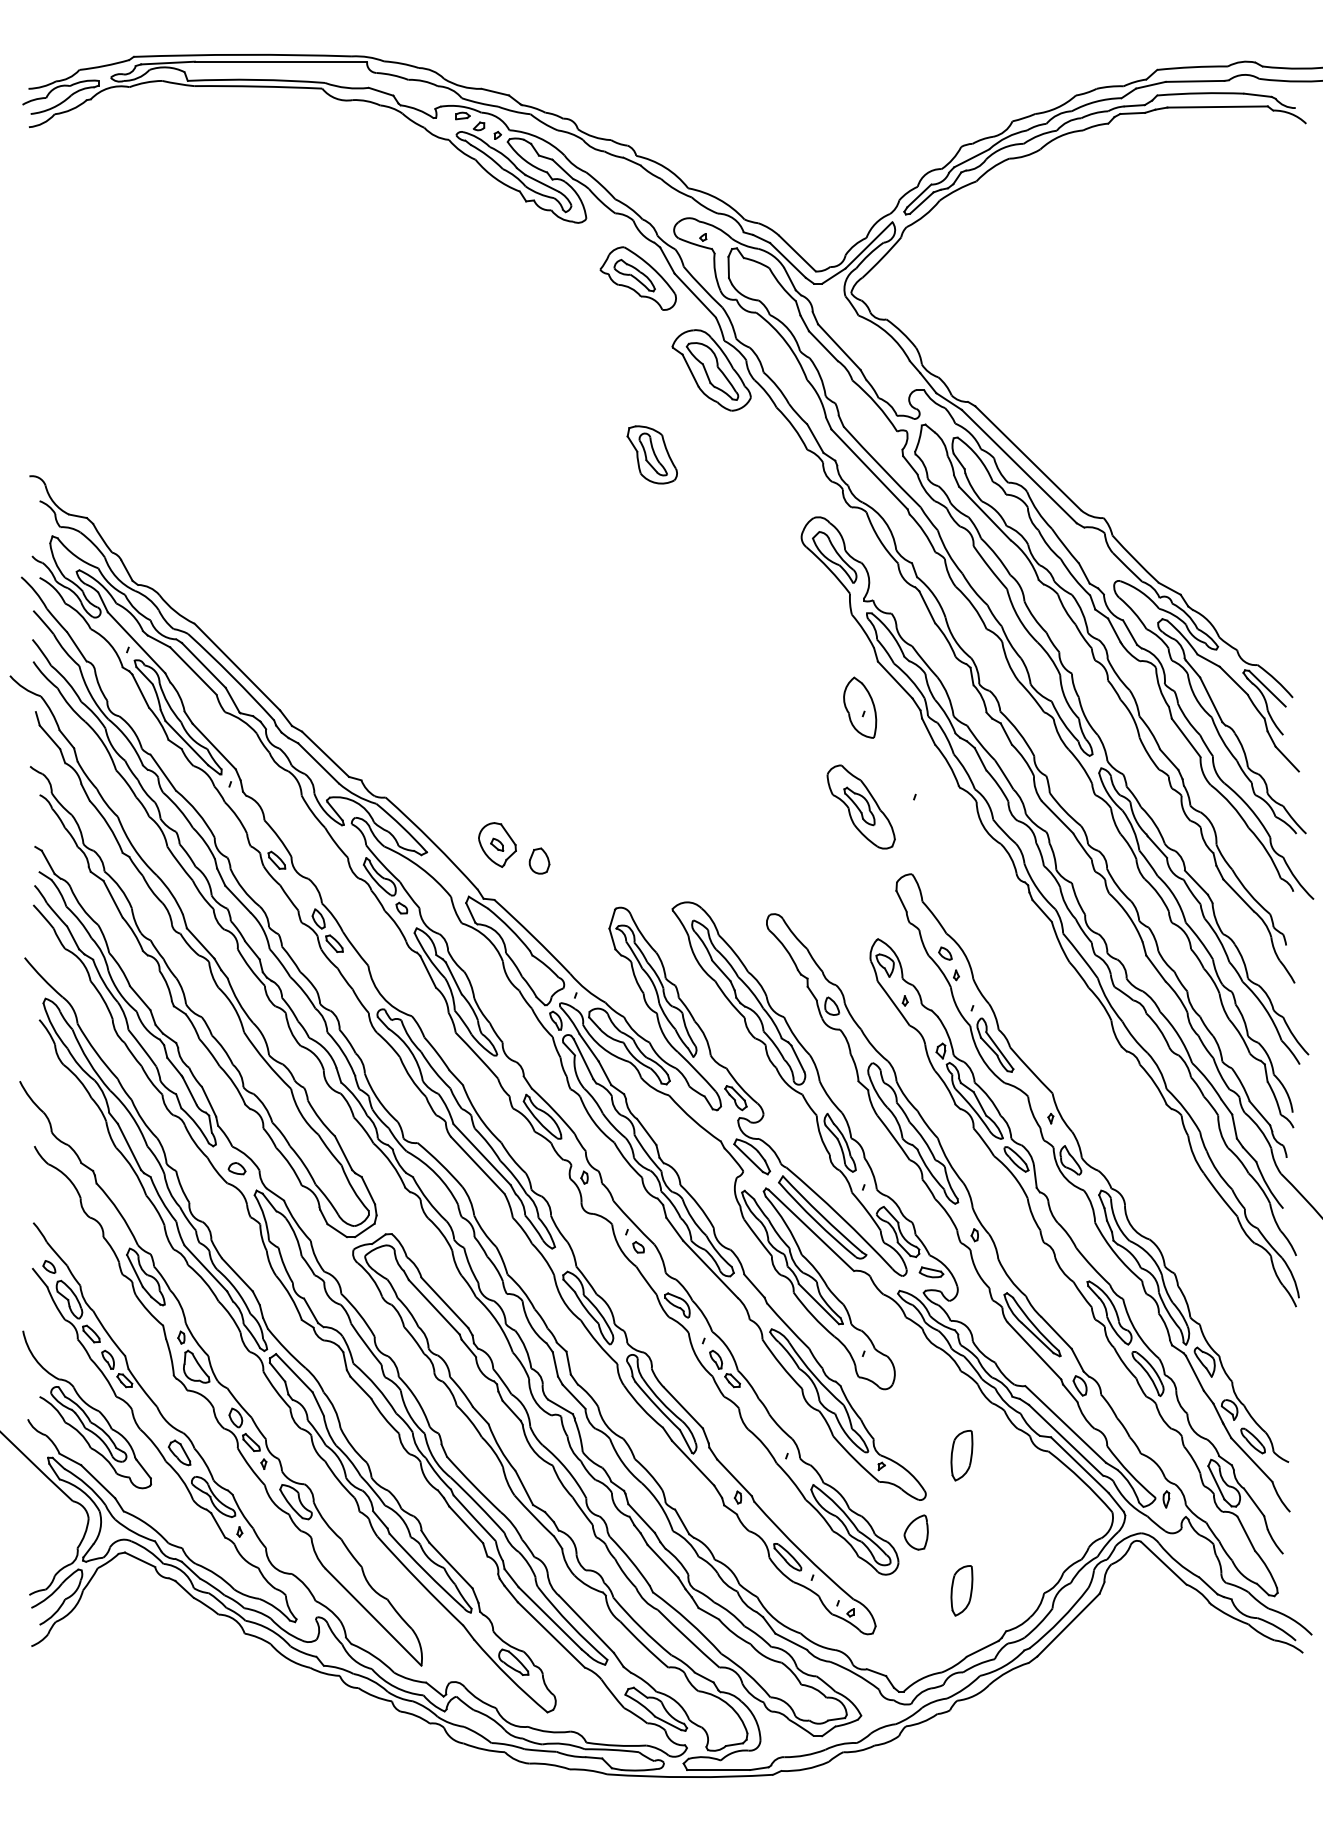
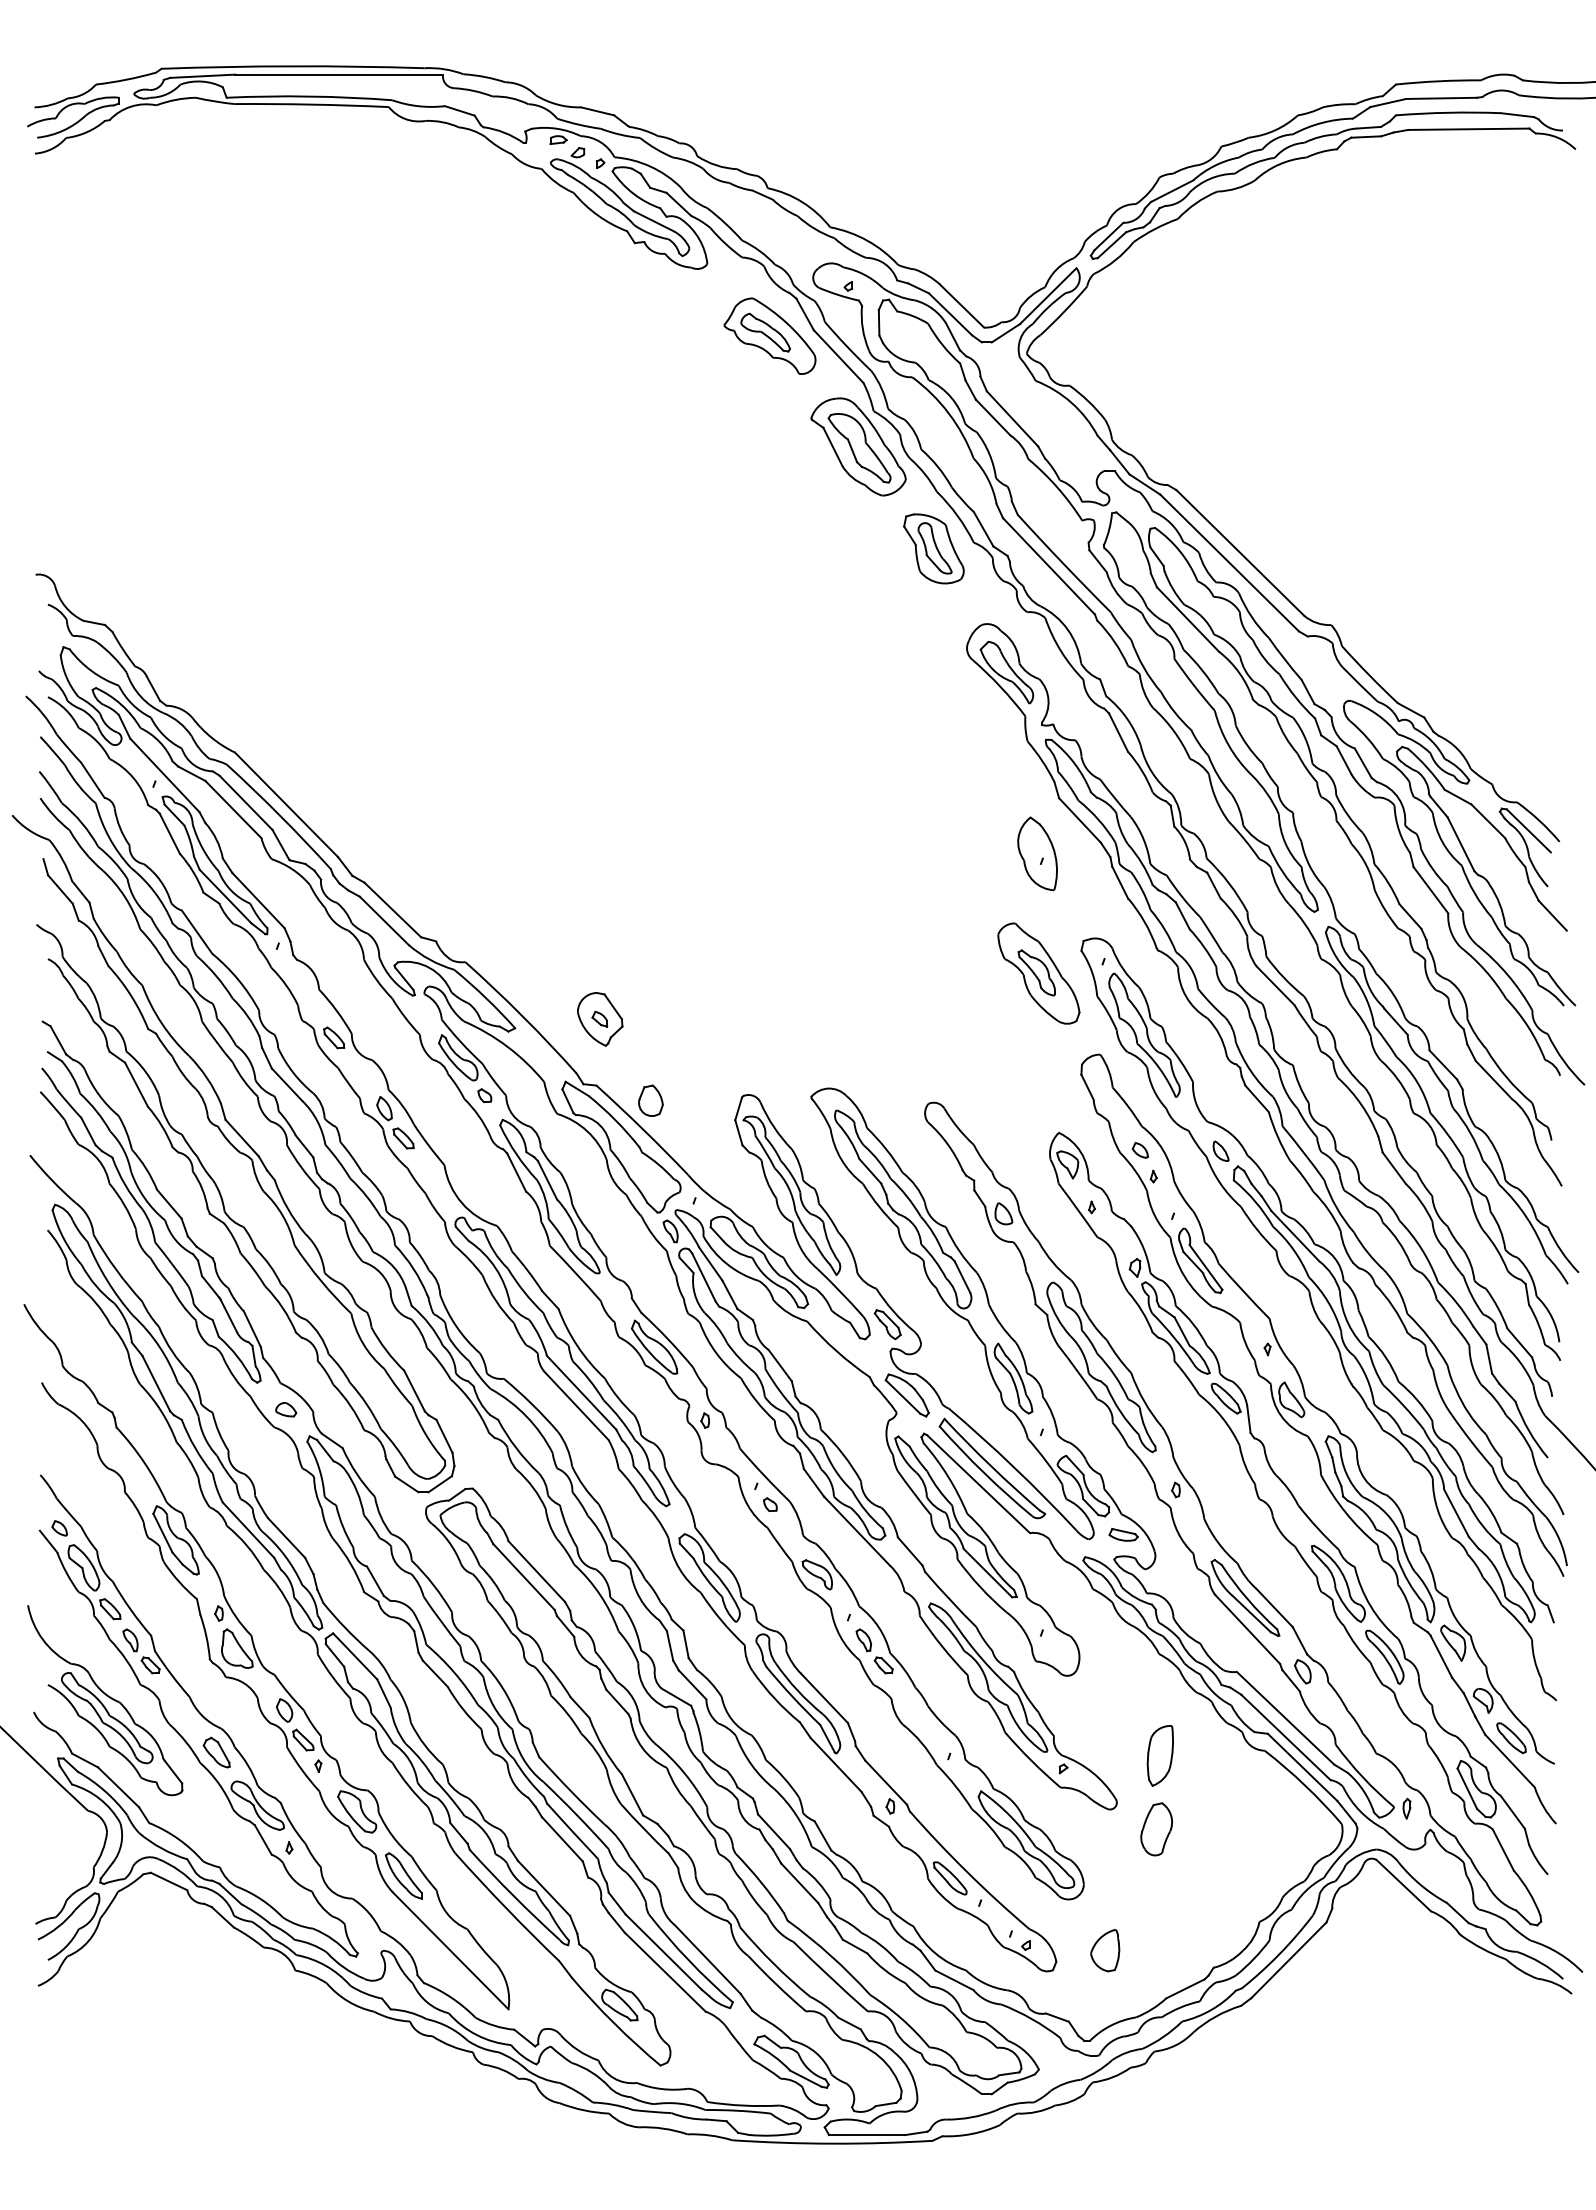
part: (651, 454) -> (933, 548), moved
part: (539, 860) -> (650, 1100), moved
part: (1093, 1093) -> (1318, 1319), added
part: (958, 1516) -> (1156, 1829), added
part: (916, 1532) -> (1105, 1950), moved
part: (334, 1554) -> (403, 1875), added
part: (961, 1590) -> (1159, 1918), removed

